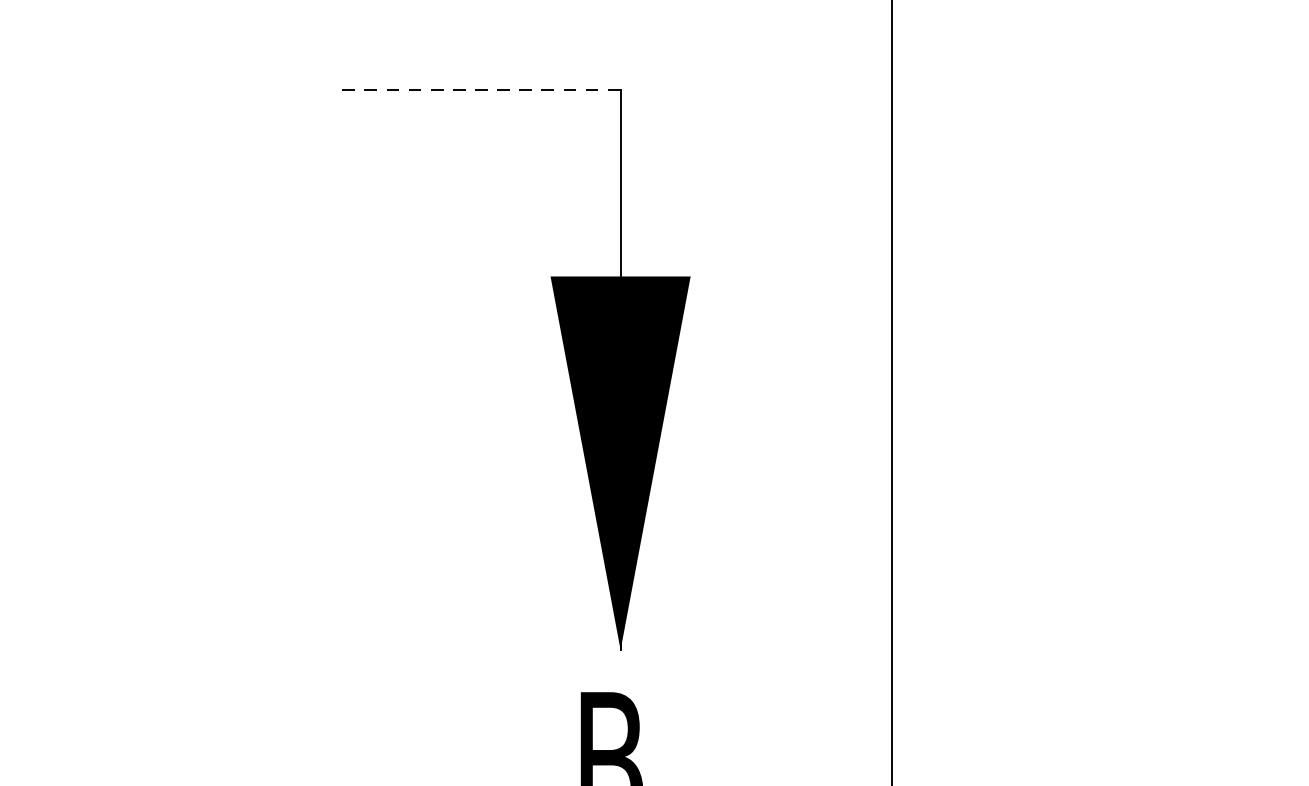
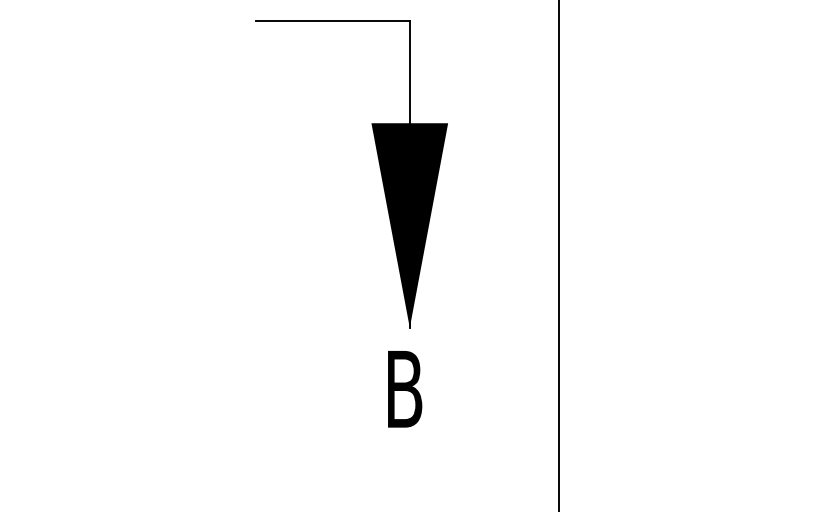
line: (481, 88) -> (333, 20), dashed -> solid

